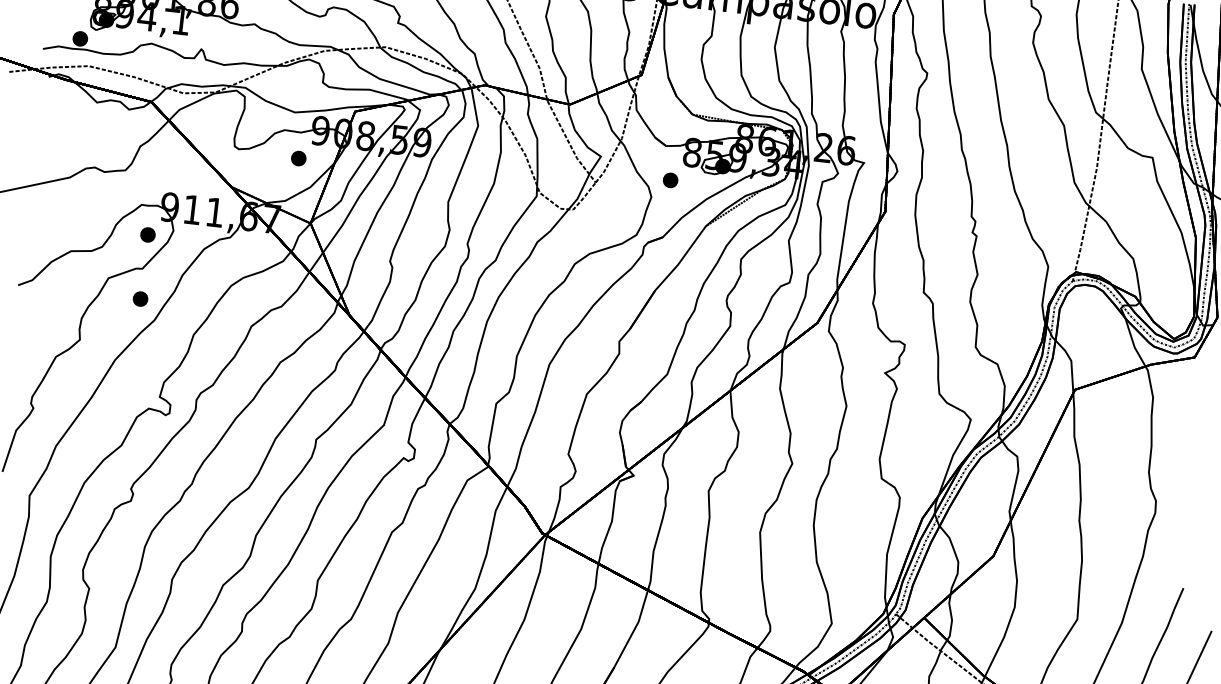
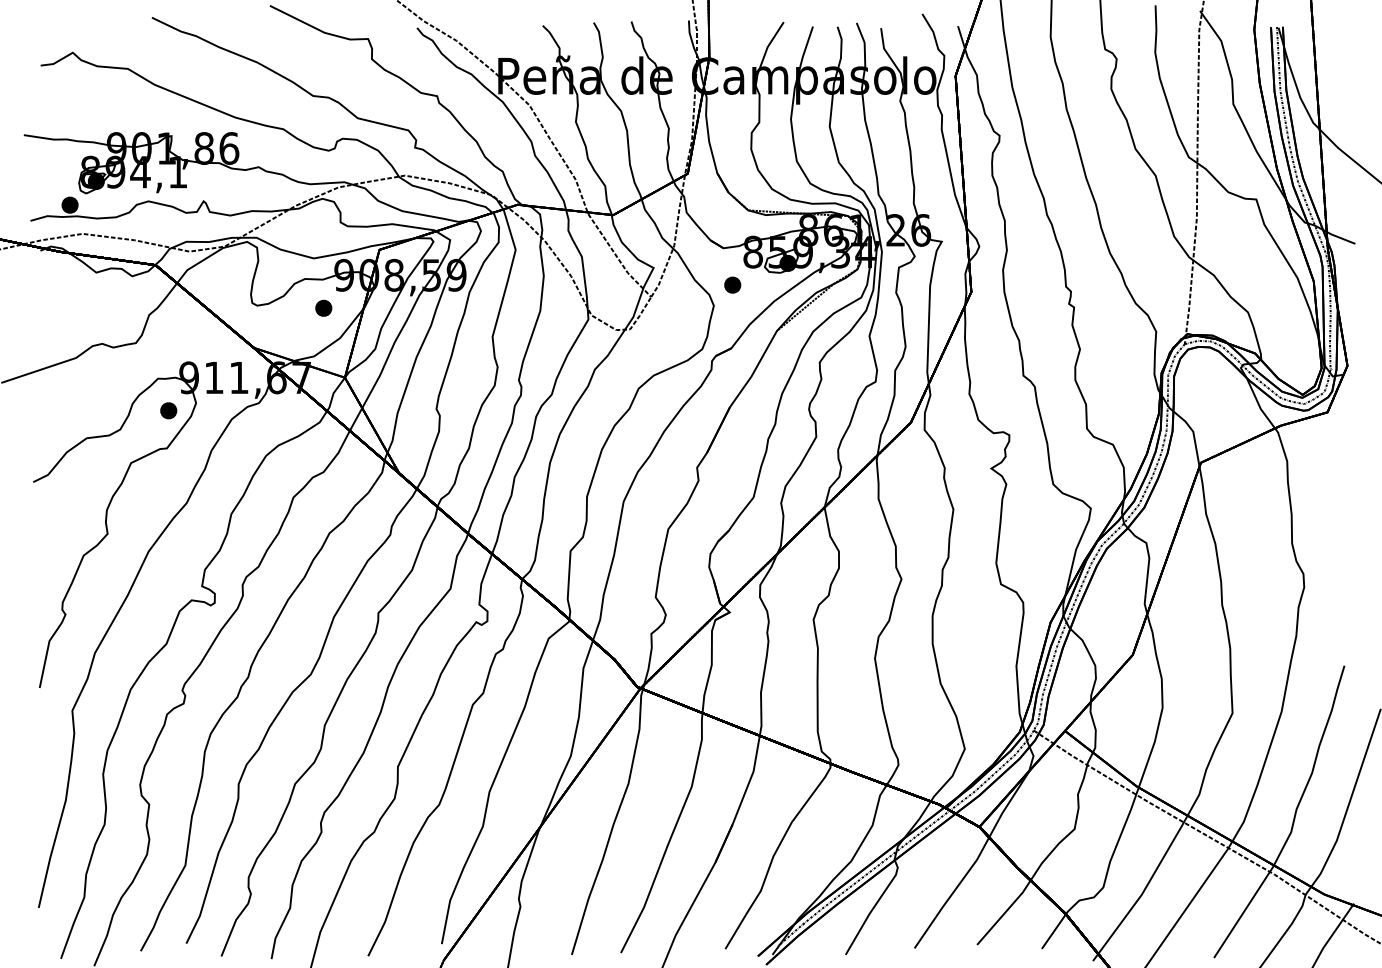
part: (140, 298) -> (168, 481), removed

